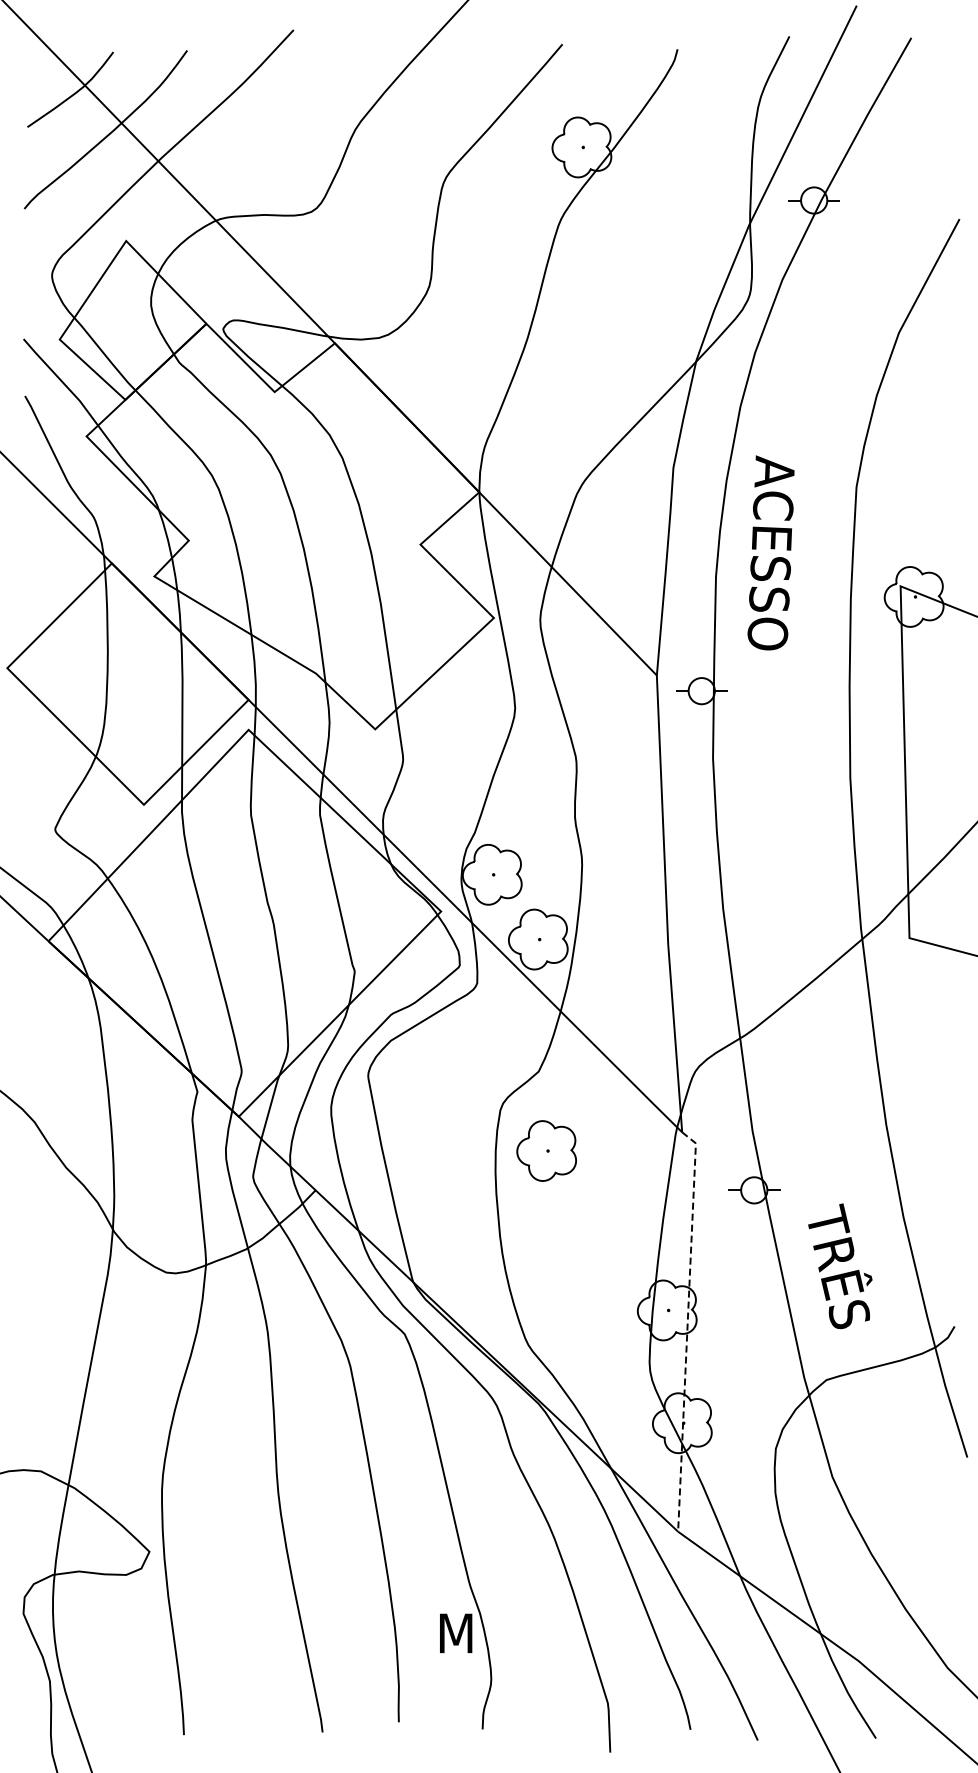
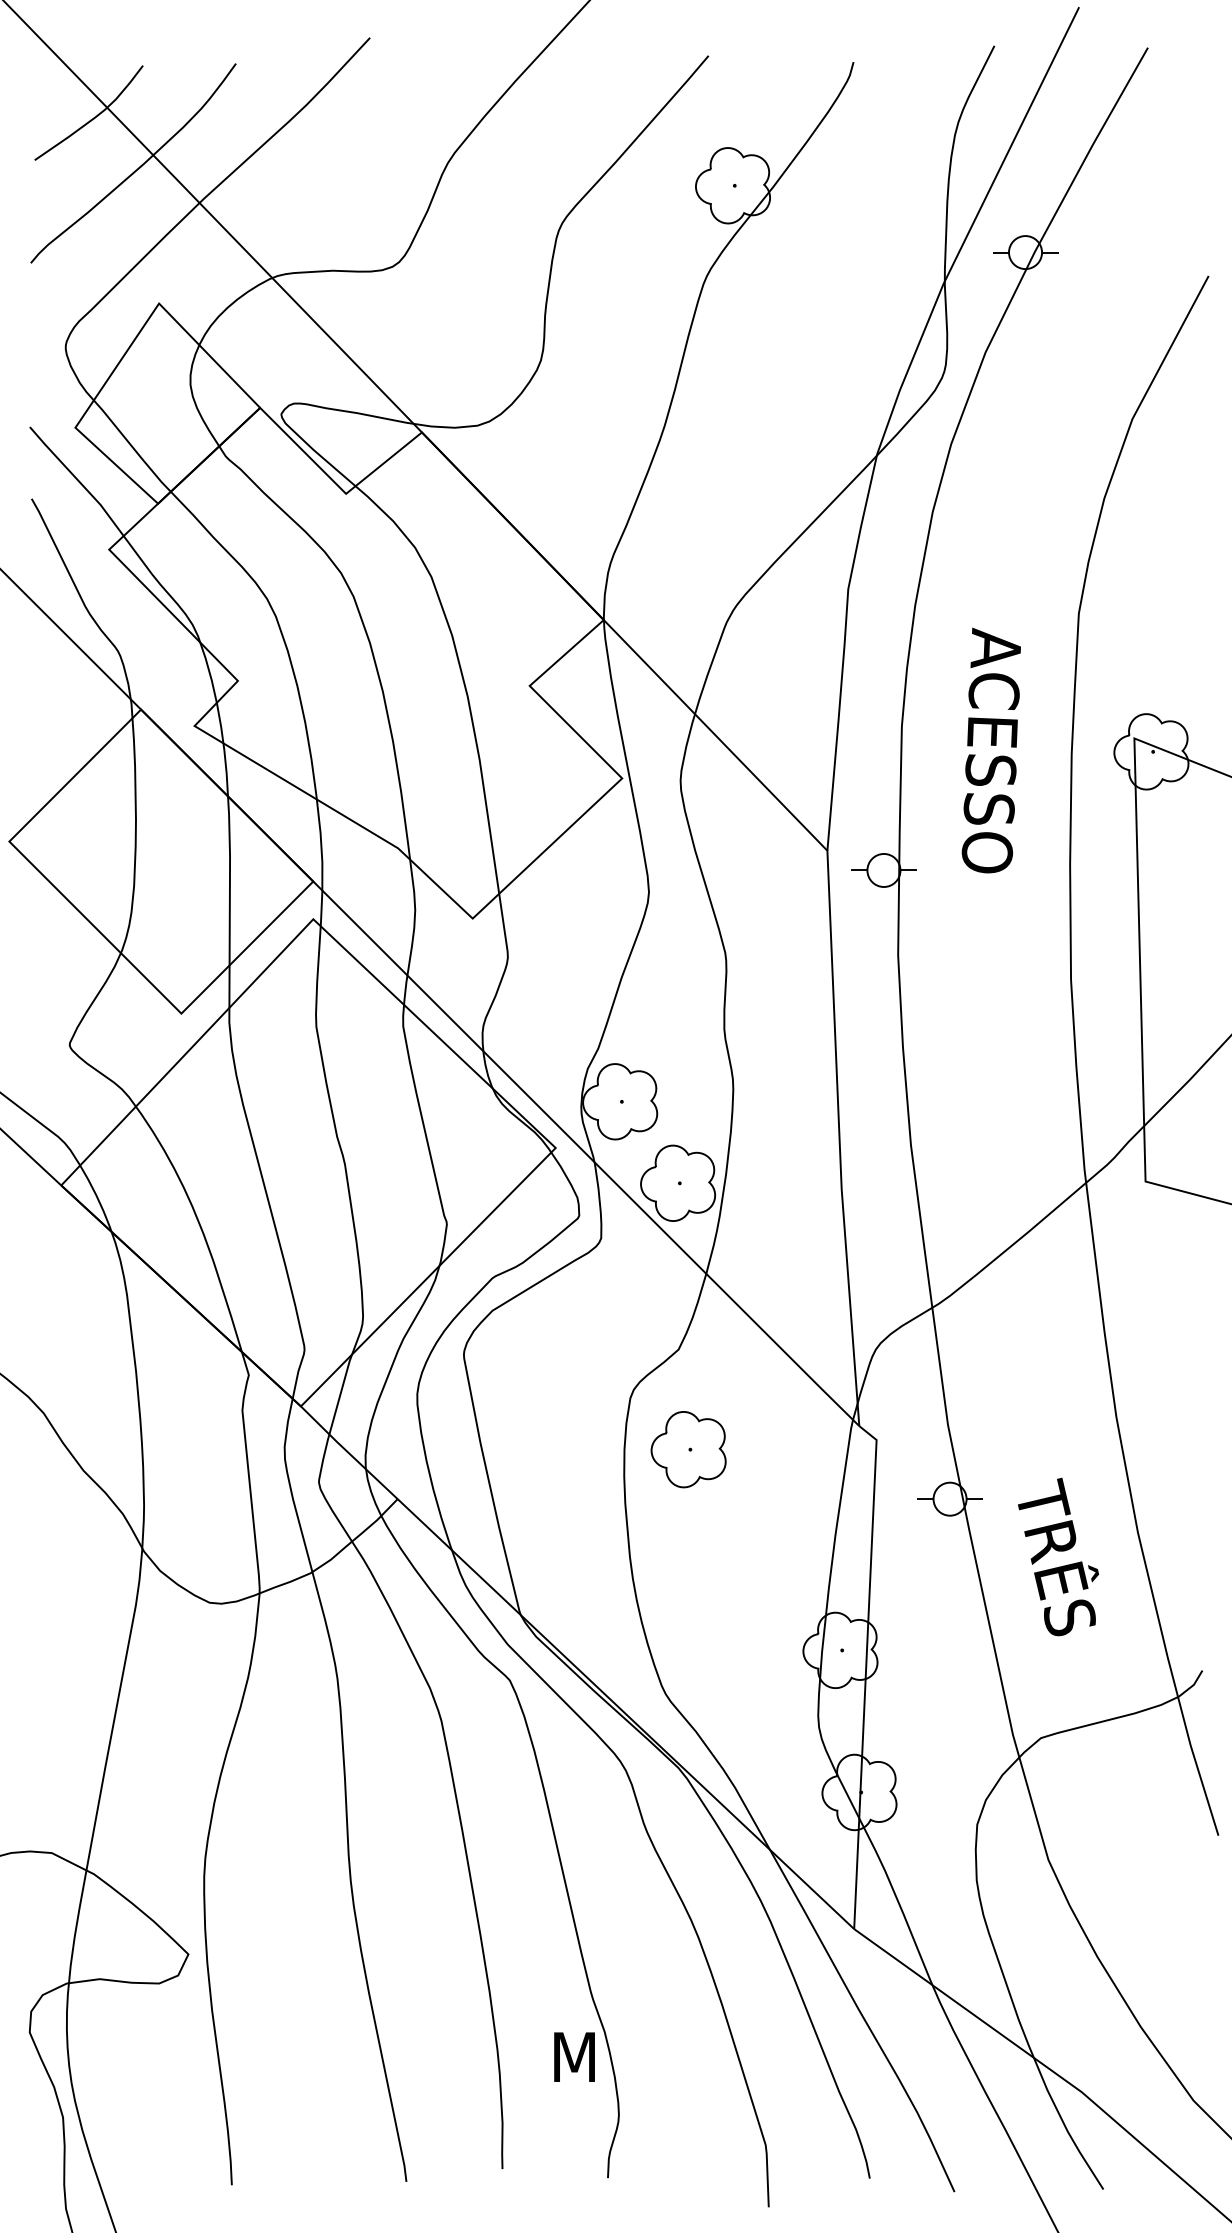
text: (770, 552) -> (990, 750), moved
text: (840, 1266) -> (1058, 1557), moved
line: (687, 1328) -> (865, 1673), dashed -> solid

